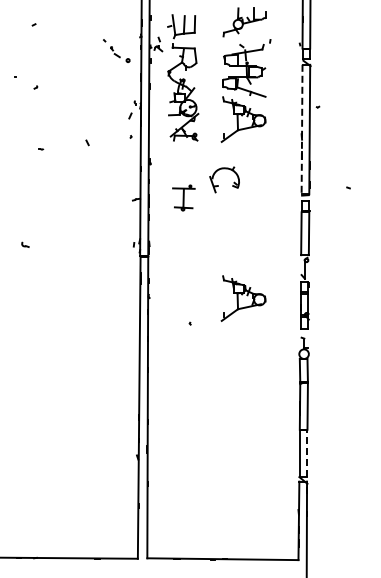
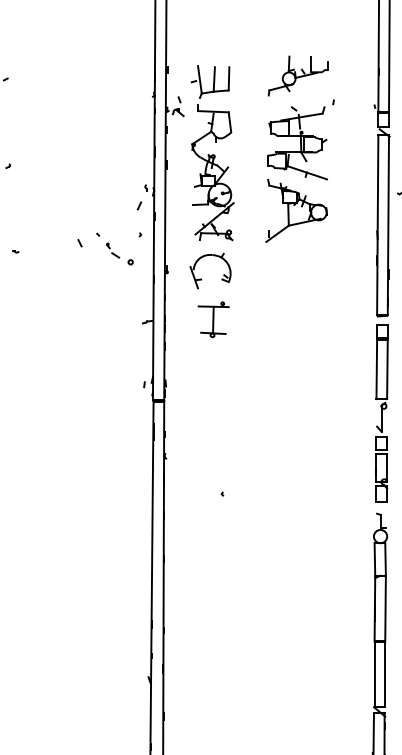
part: (116, 50) -> (114, 248), moved
line: (302, 129) -> (378, 224), dashed -> solid
part: (218, 185) -> (202, 278), moved
part: (243, 298) -> (296, 459), removed
line: (307, 453) -> (385, 674), dashed -> solid

